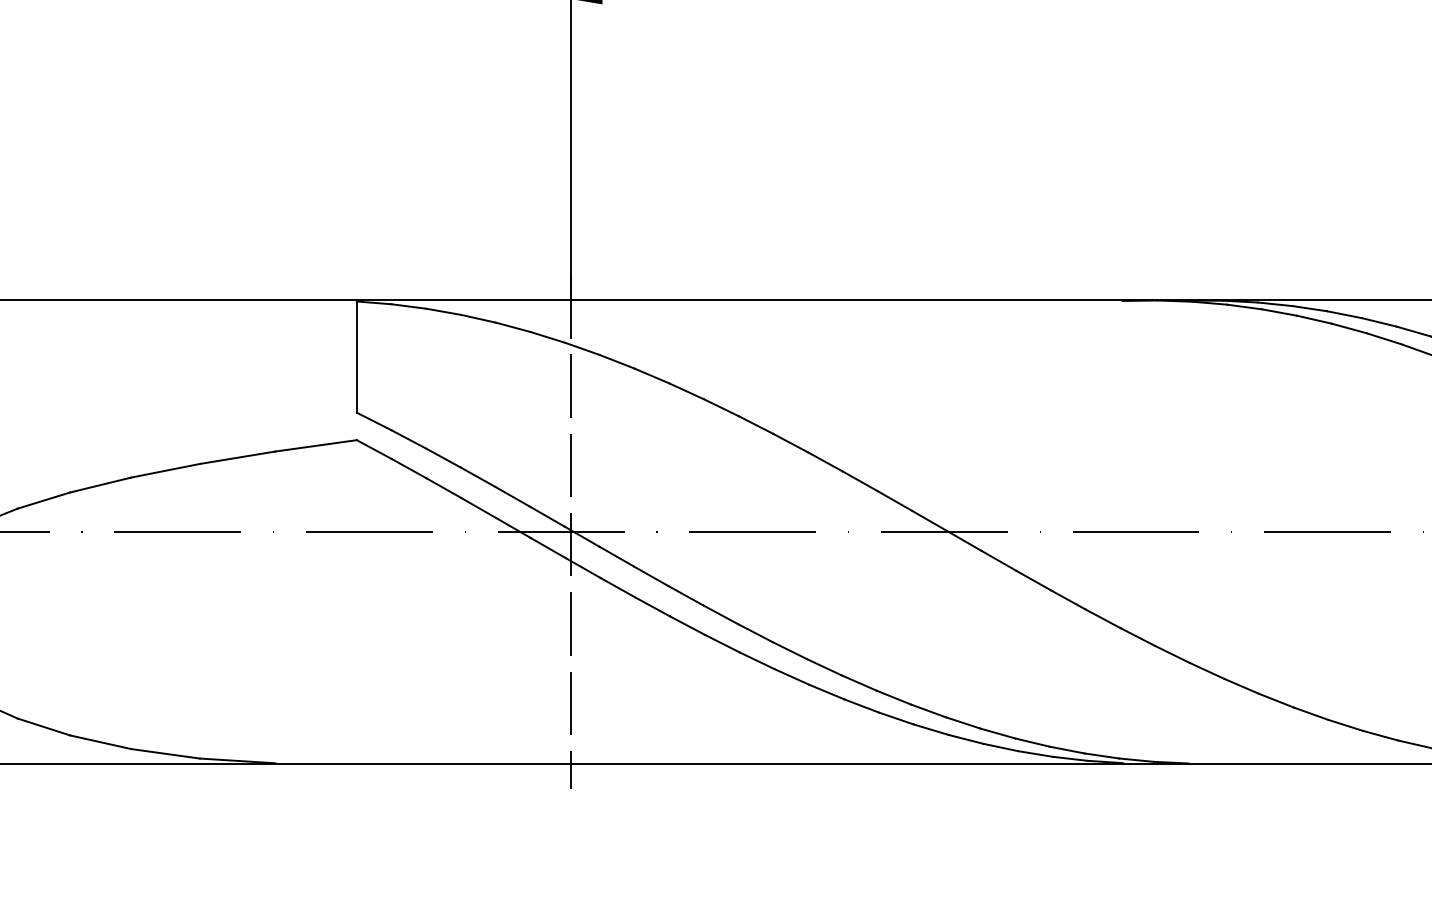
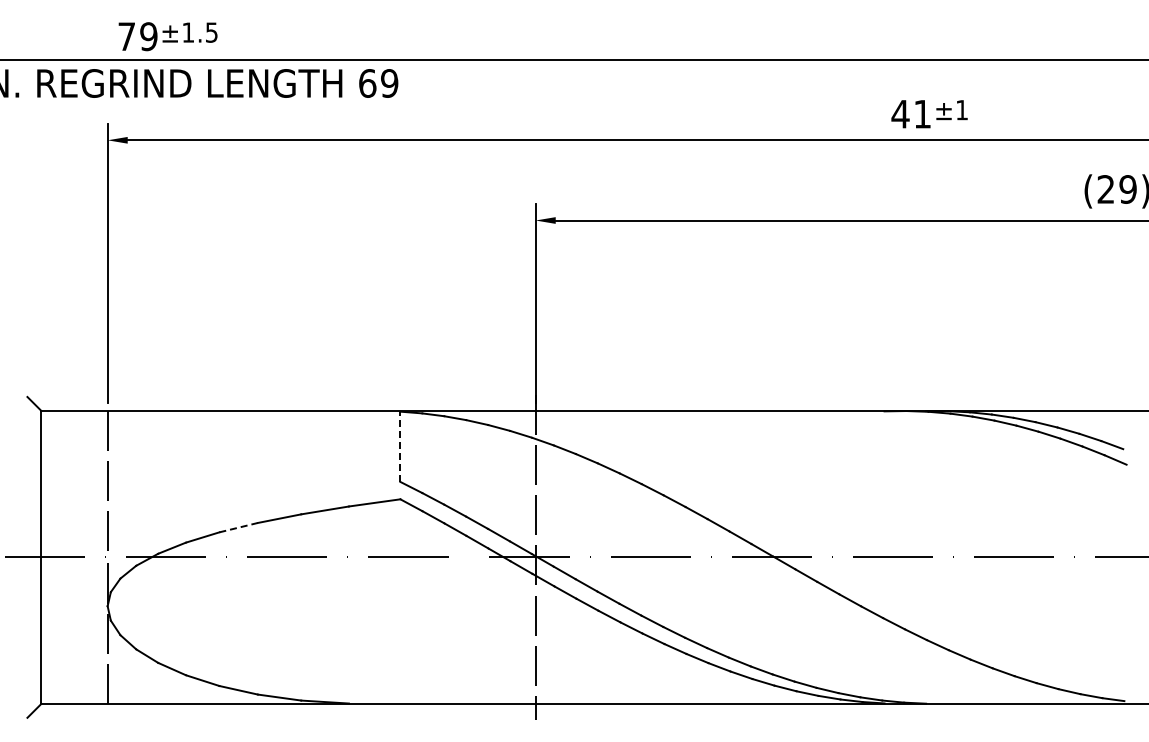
line: (356, 356) -> (400, 446), solid -> dashed
line: (100, 484) -> (238, 527), solid -> dashed

